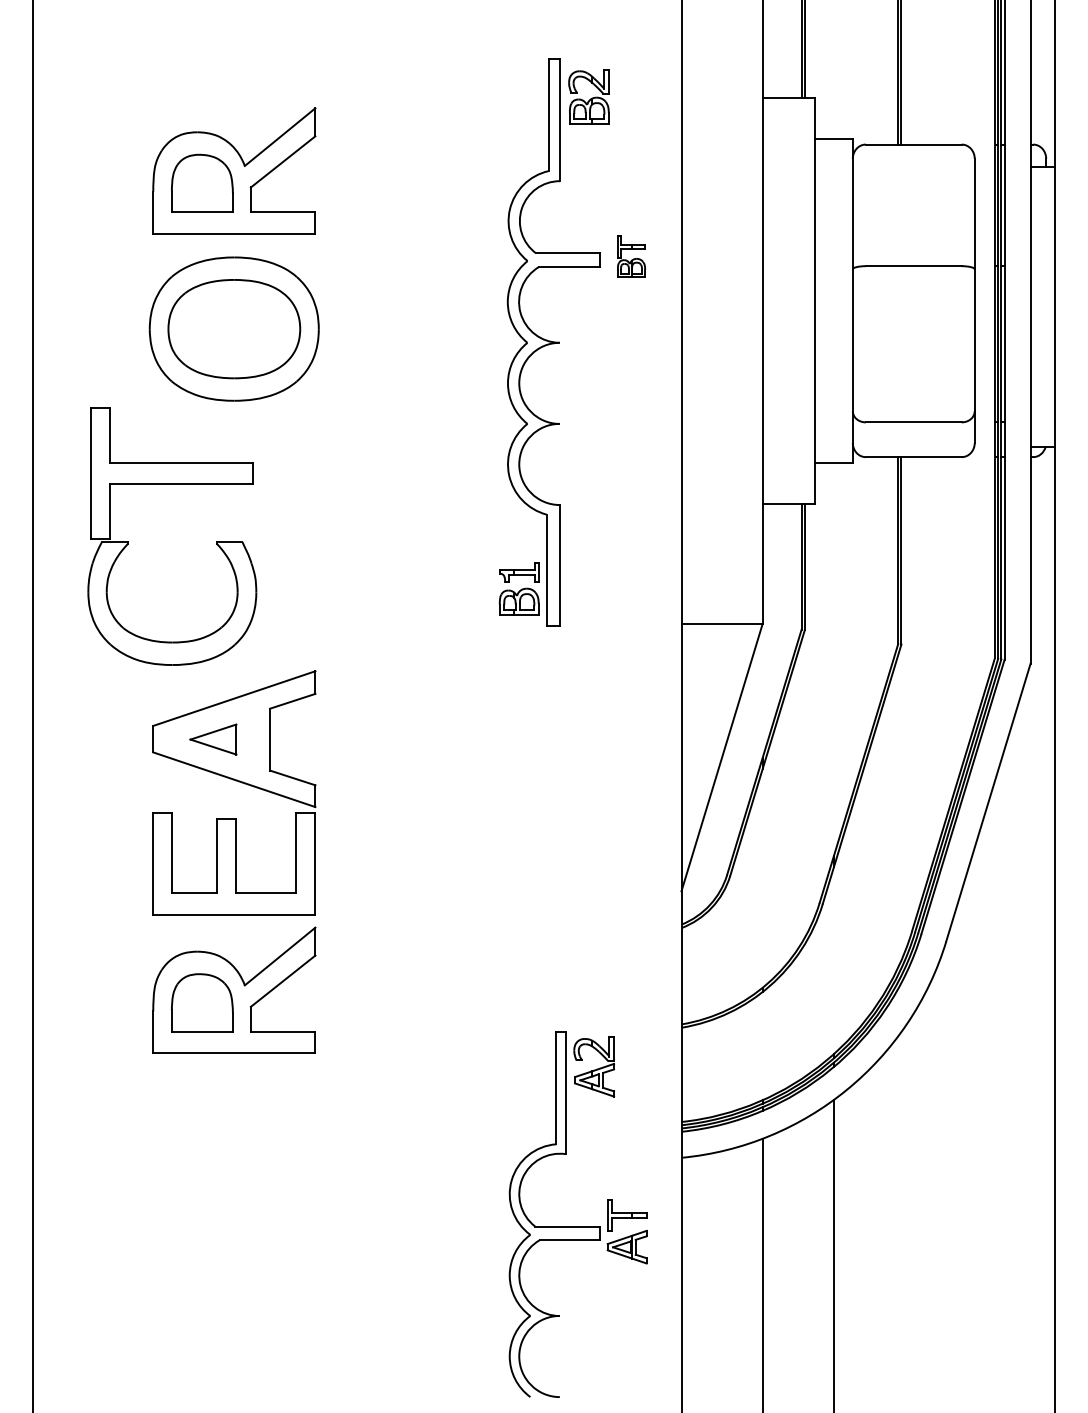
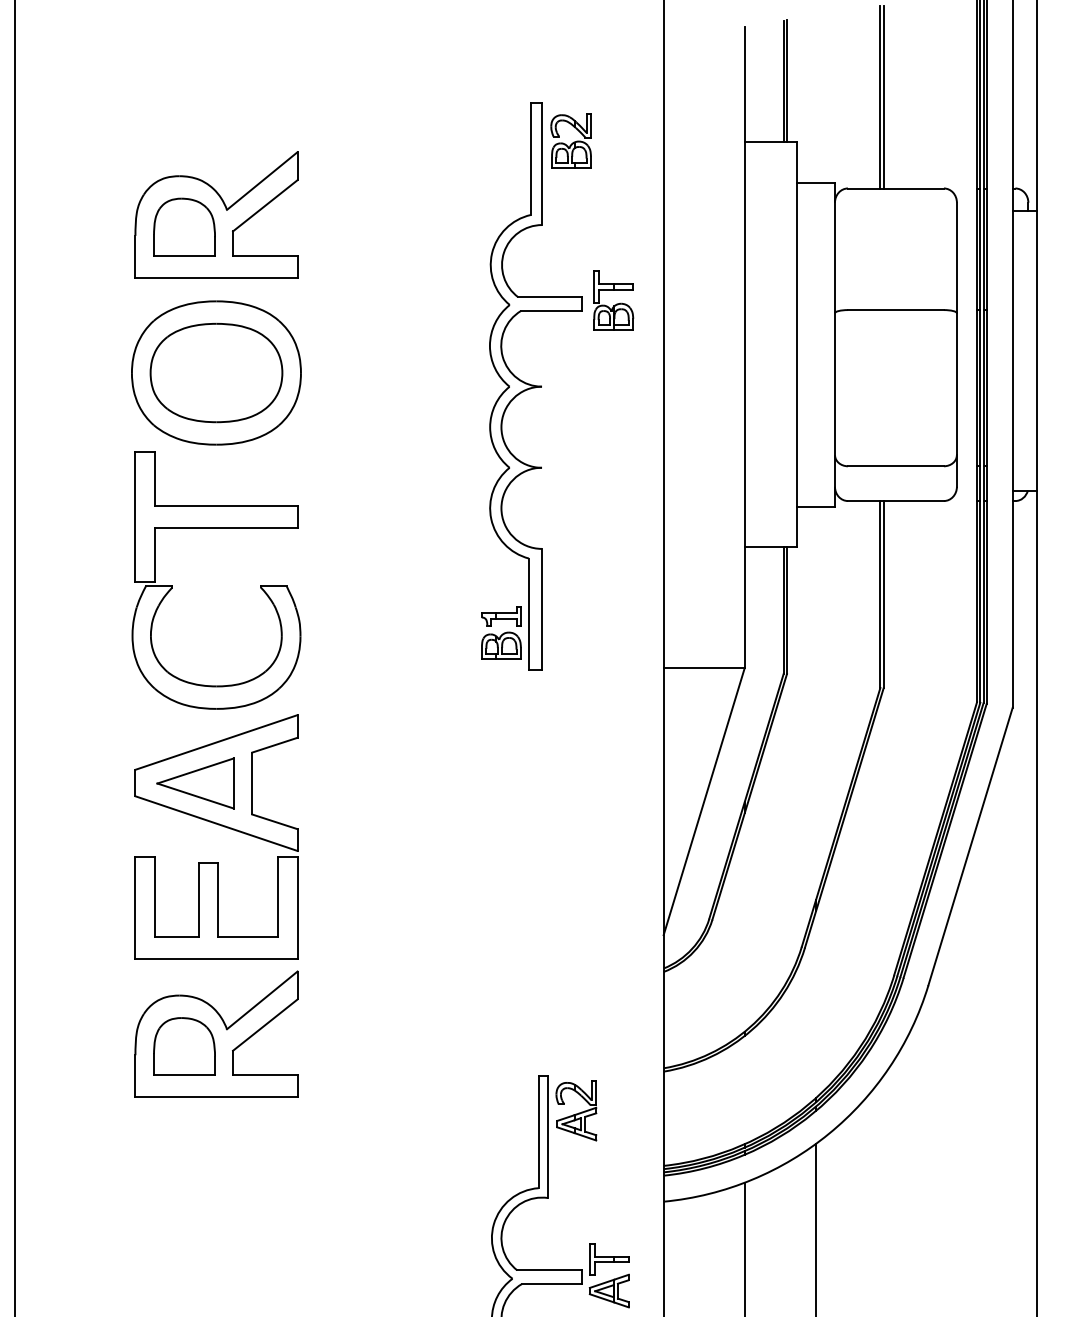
part: (631, 256) -> (613, 300), size x1.43
part: (128, 541) -> (172, 585), moved
part: (213, 739) -> (195, 783), size x1.67

